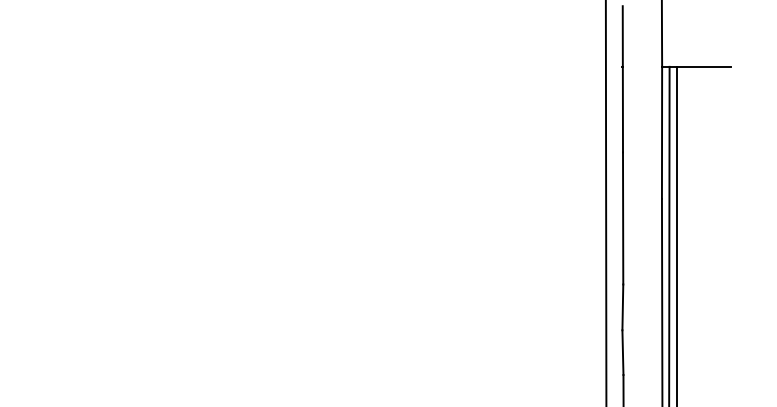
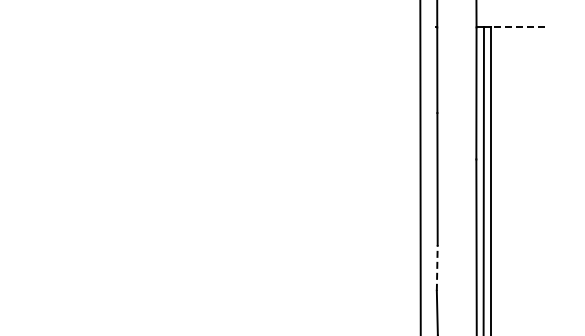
line: (703, 66) -> (517, 27), solid -> dashed
line: (622, 307) -> (436, 268), solid -> dashed

